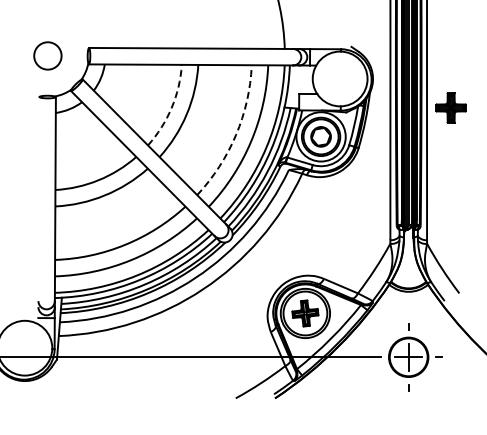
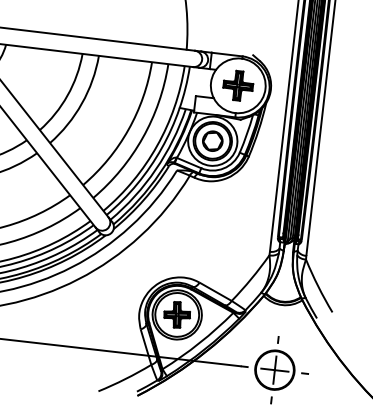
arc: (171, 107) -> (67, 95), dashed -> solid
part: (450, 107) -> (237, 85), moved
arc: (236, 135) -> (128, 130), dashed -> solid

